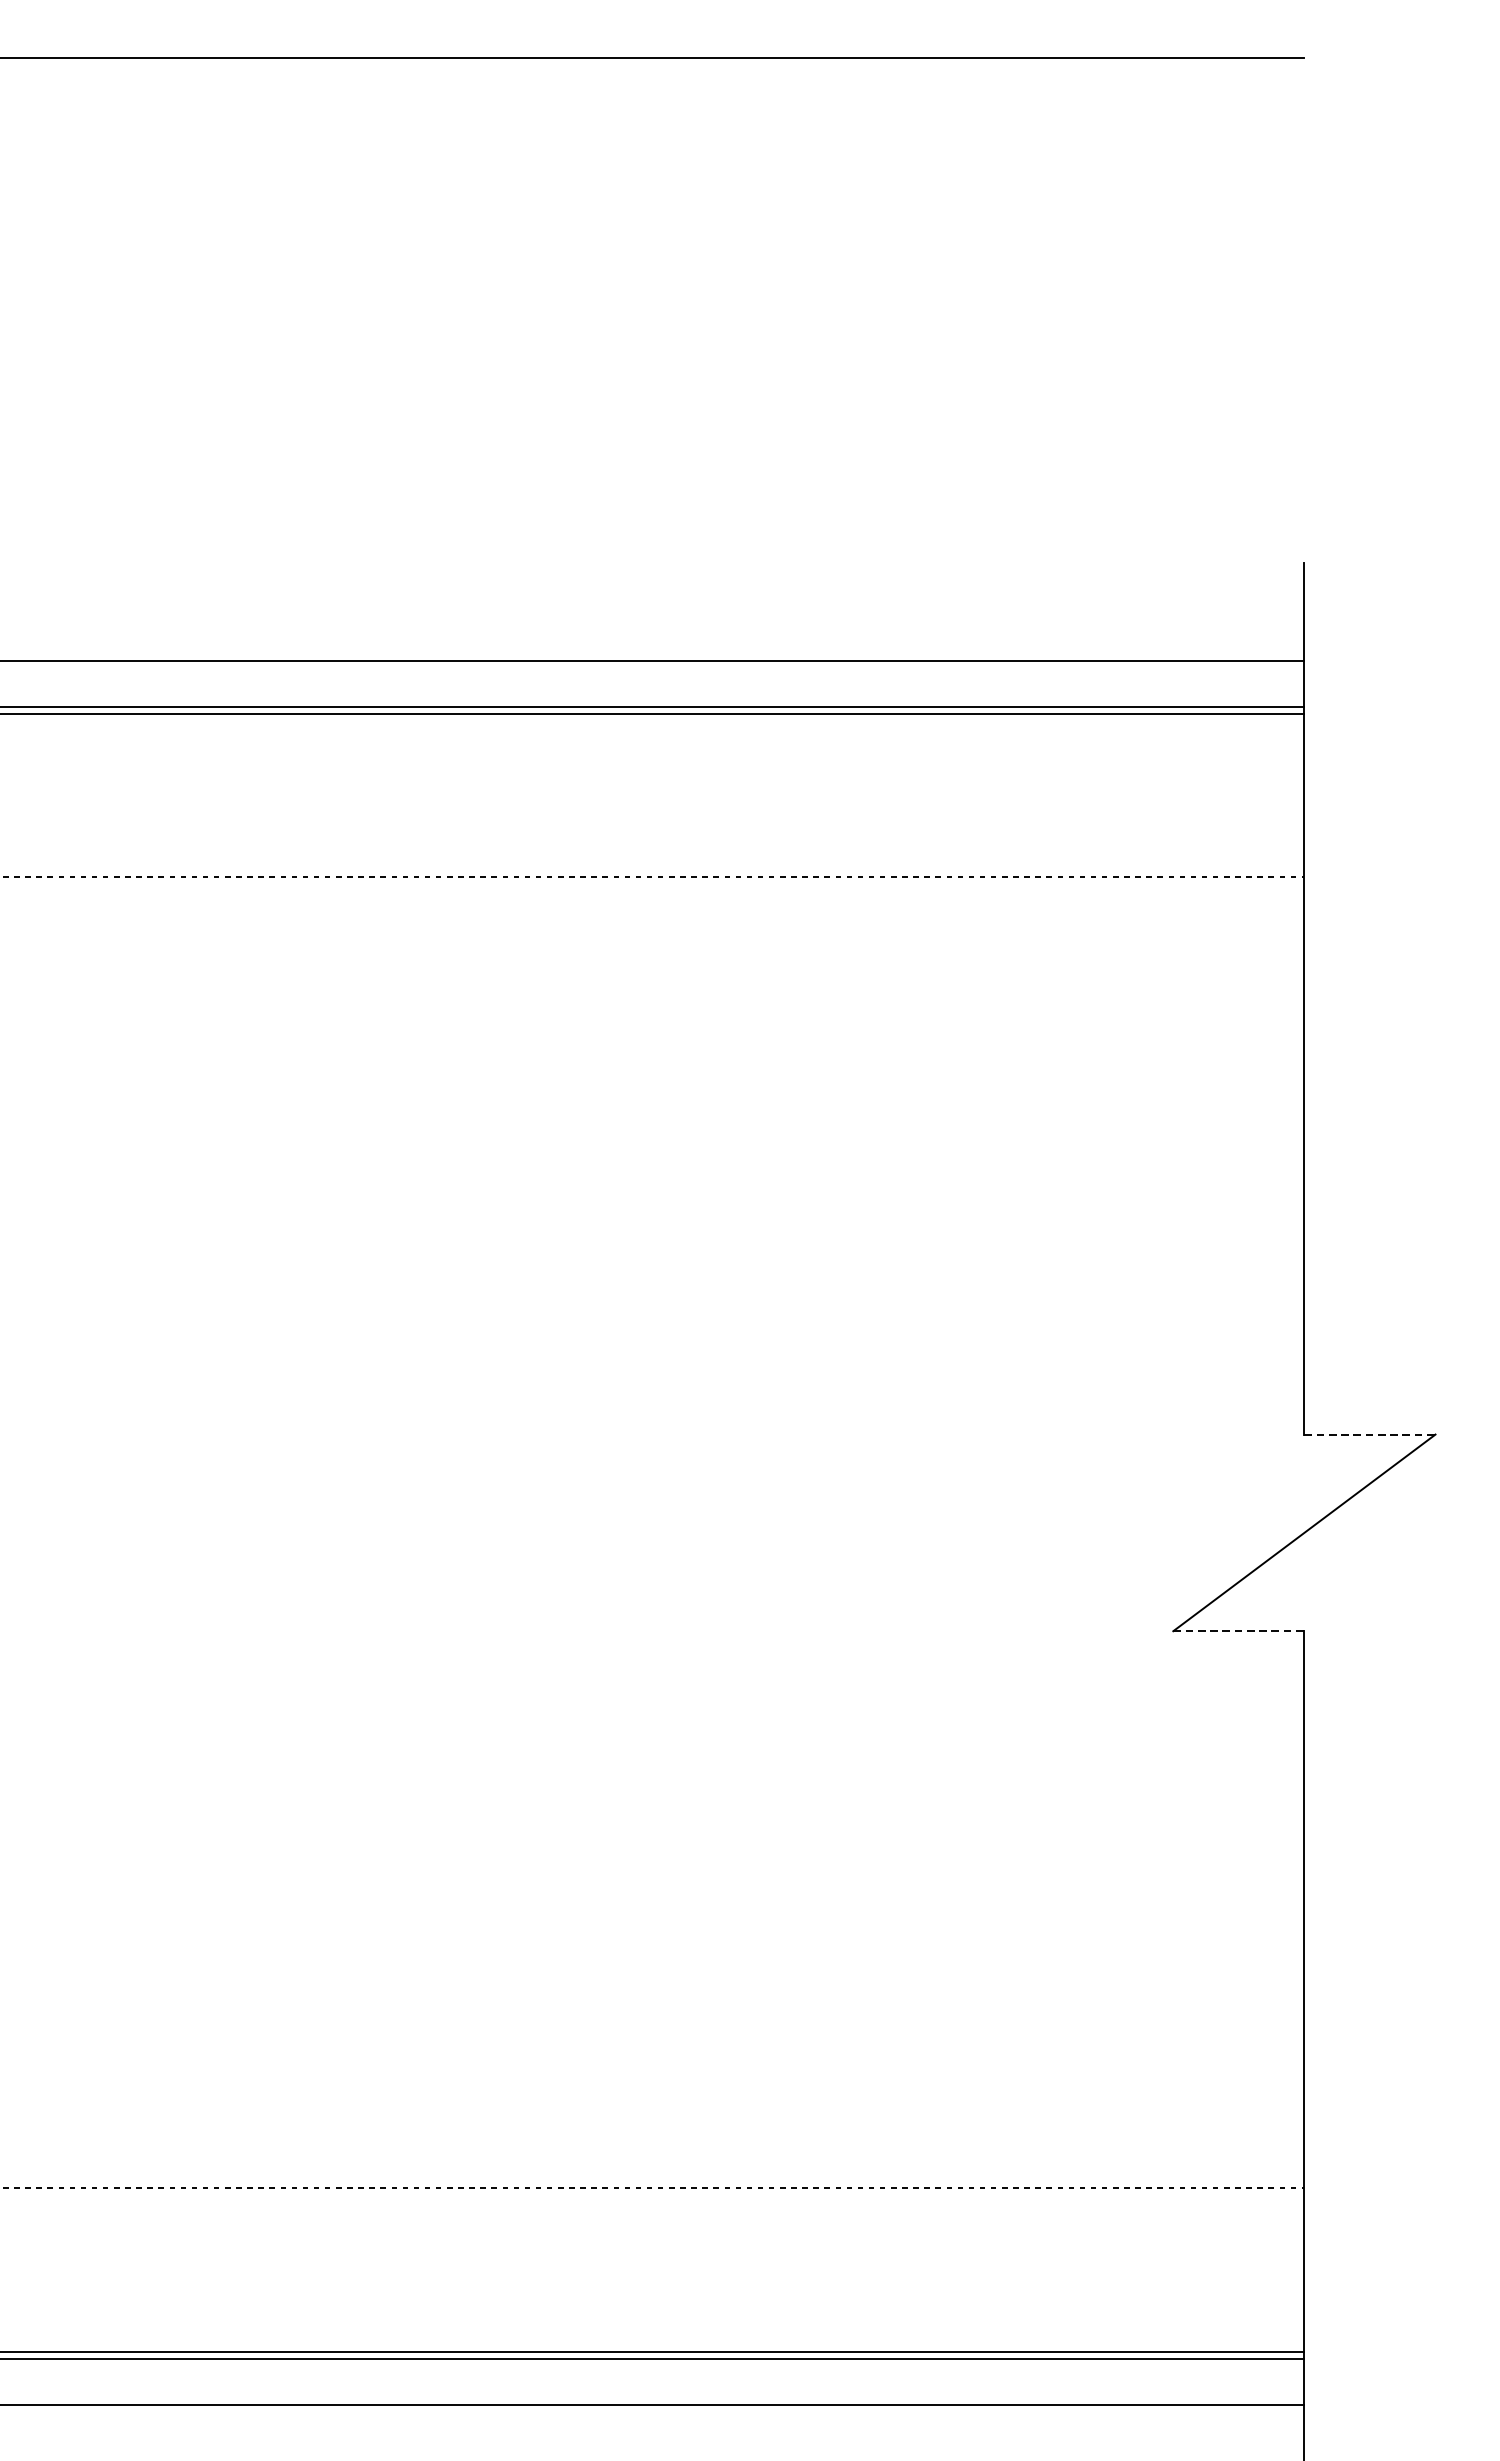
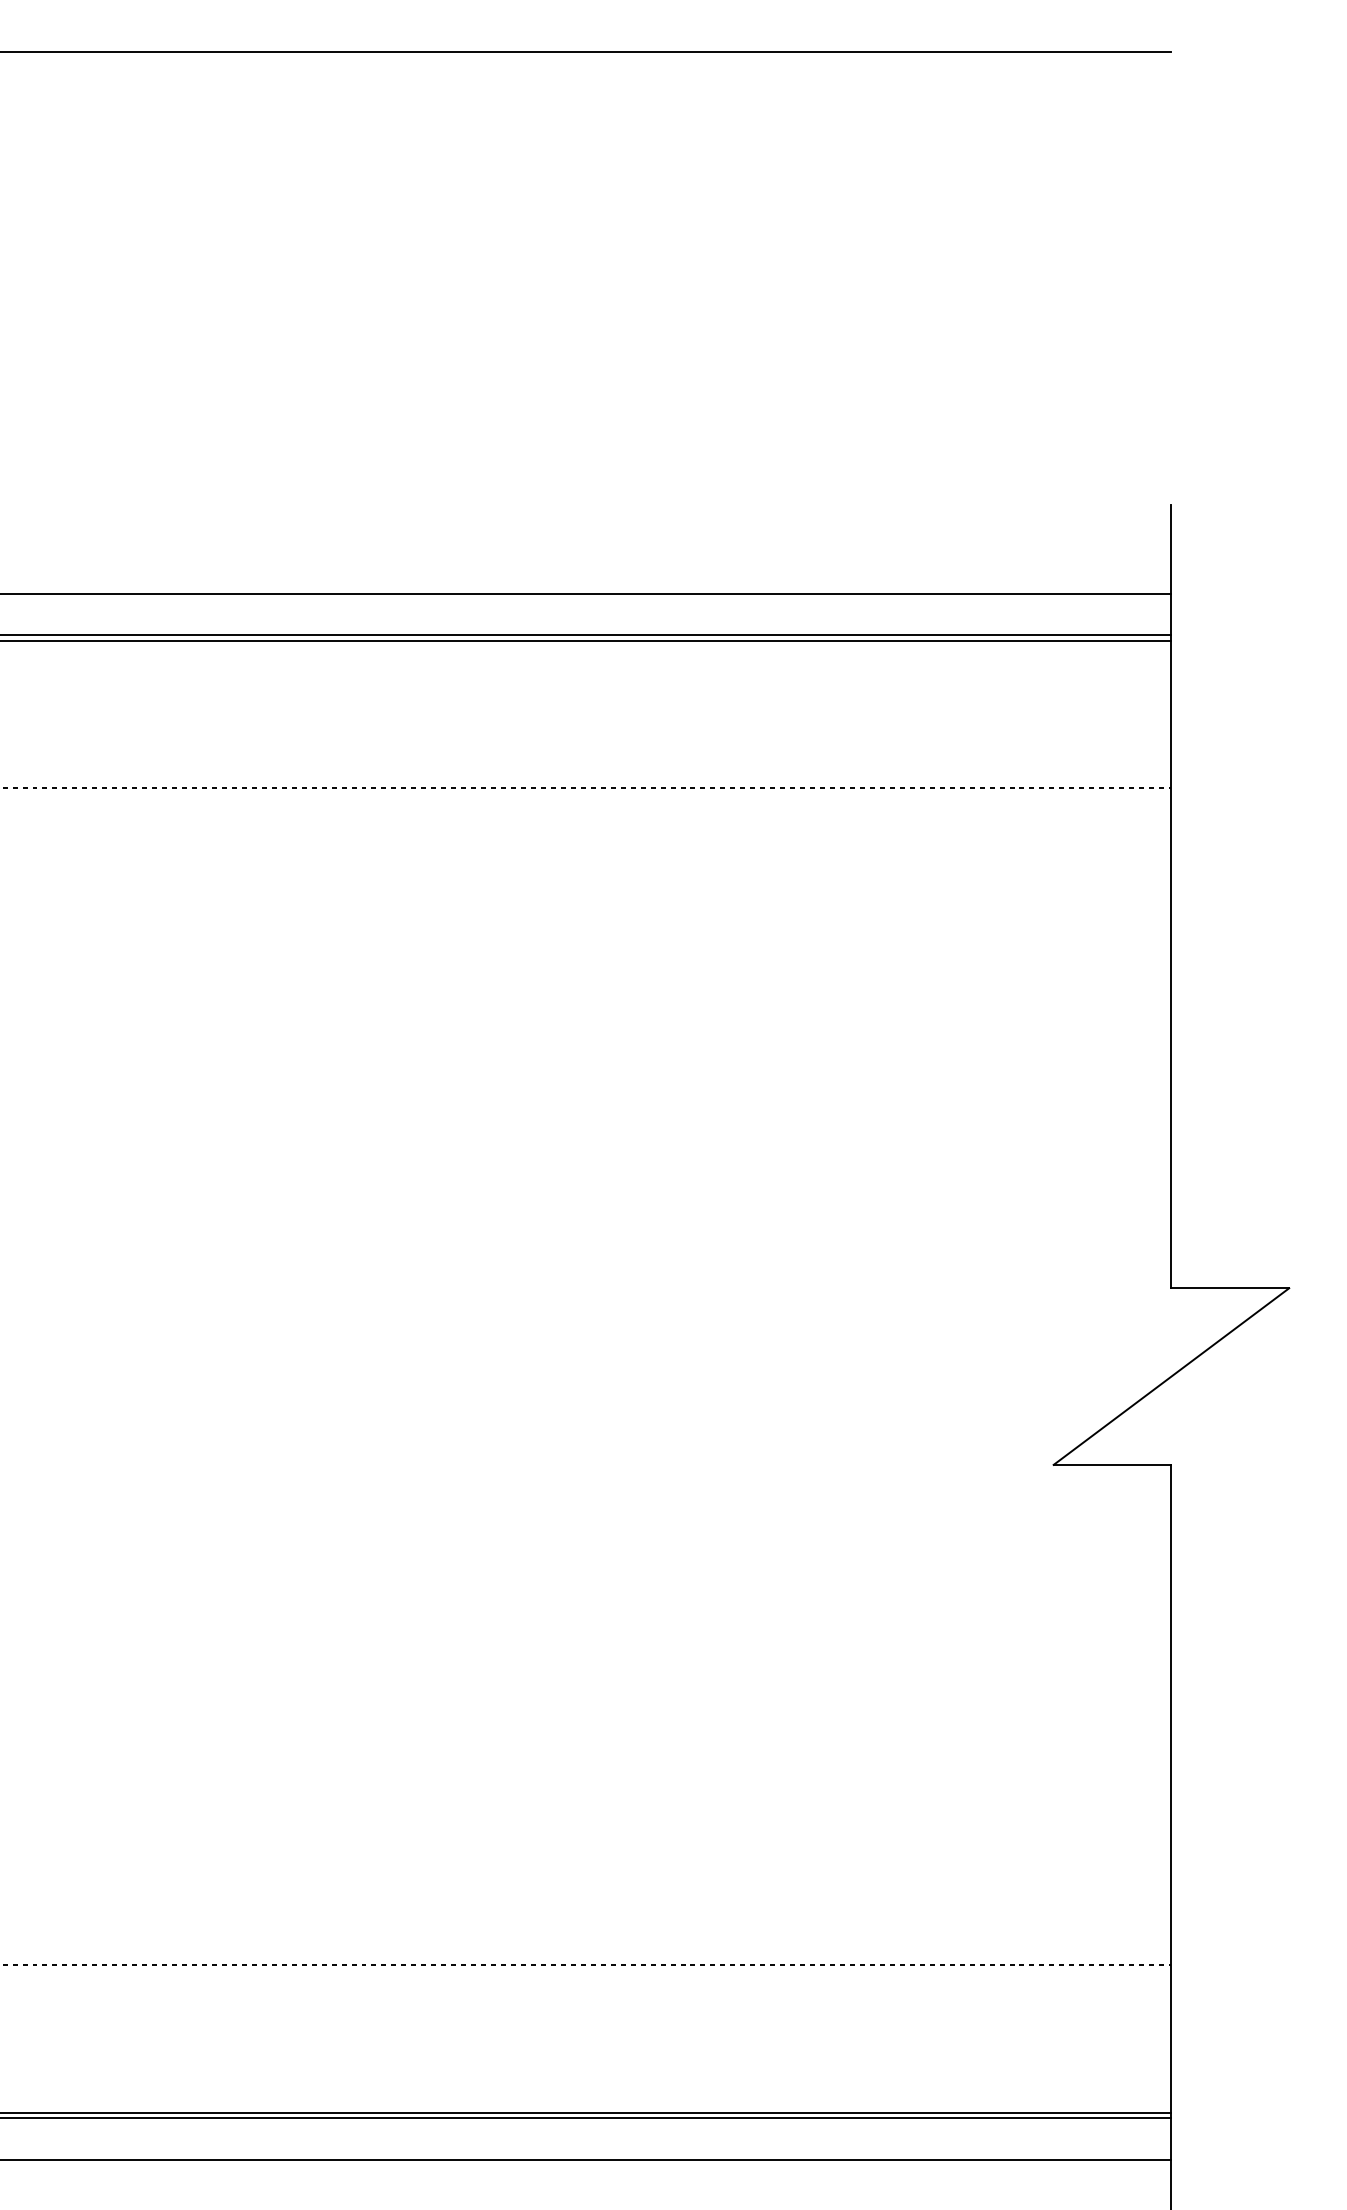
line: (1370, 1434) -> (1230, 1288), dashed -> solid
line: (1238, 1630) -> (1112, 1464), dashed -> solid

